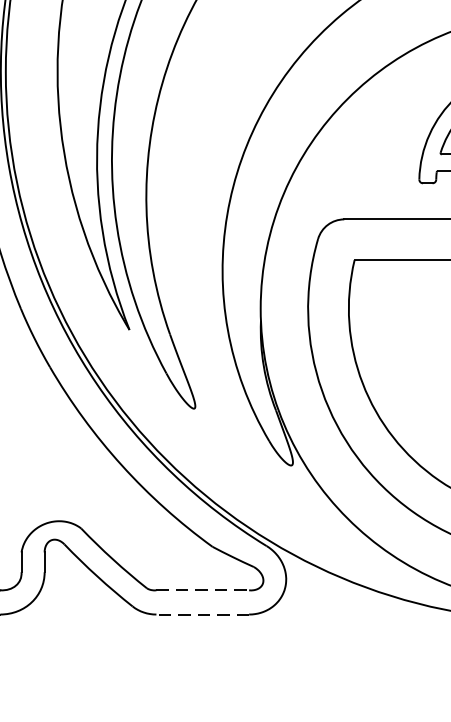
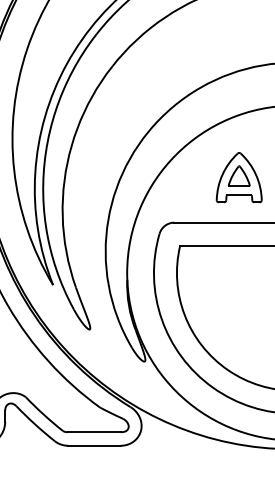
line: (202, 591) -> (94, 432), dashed -> solid
line: (201, 614) -> (93, 445), dashed -> solid

